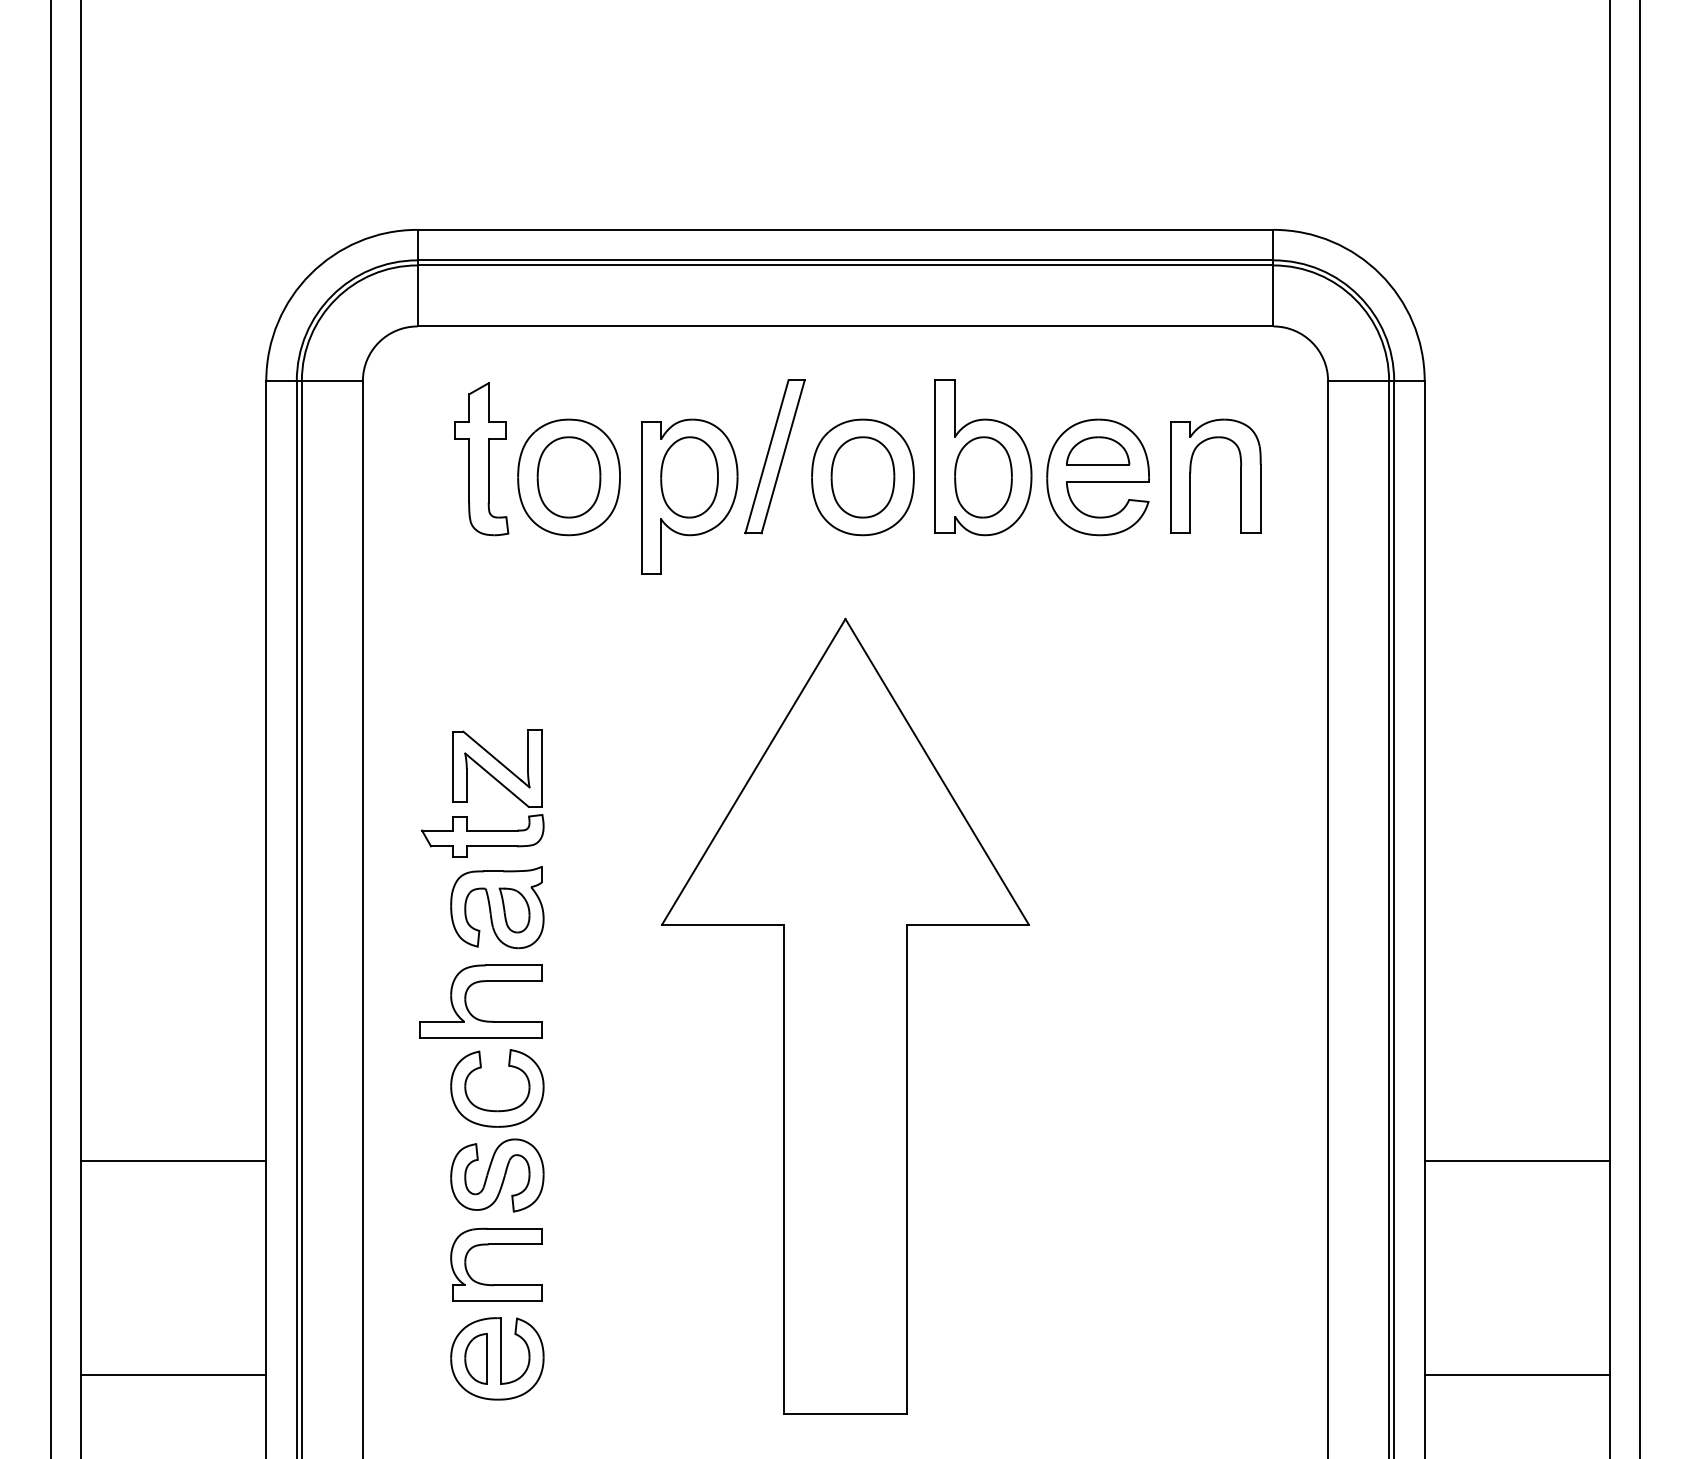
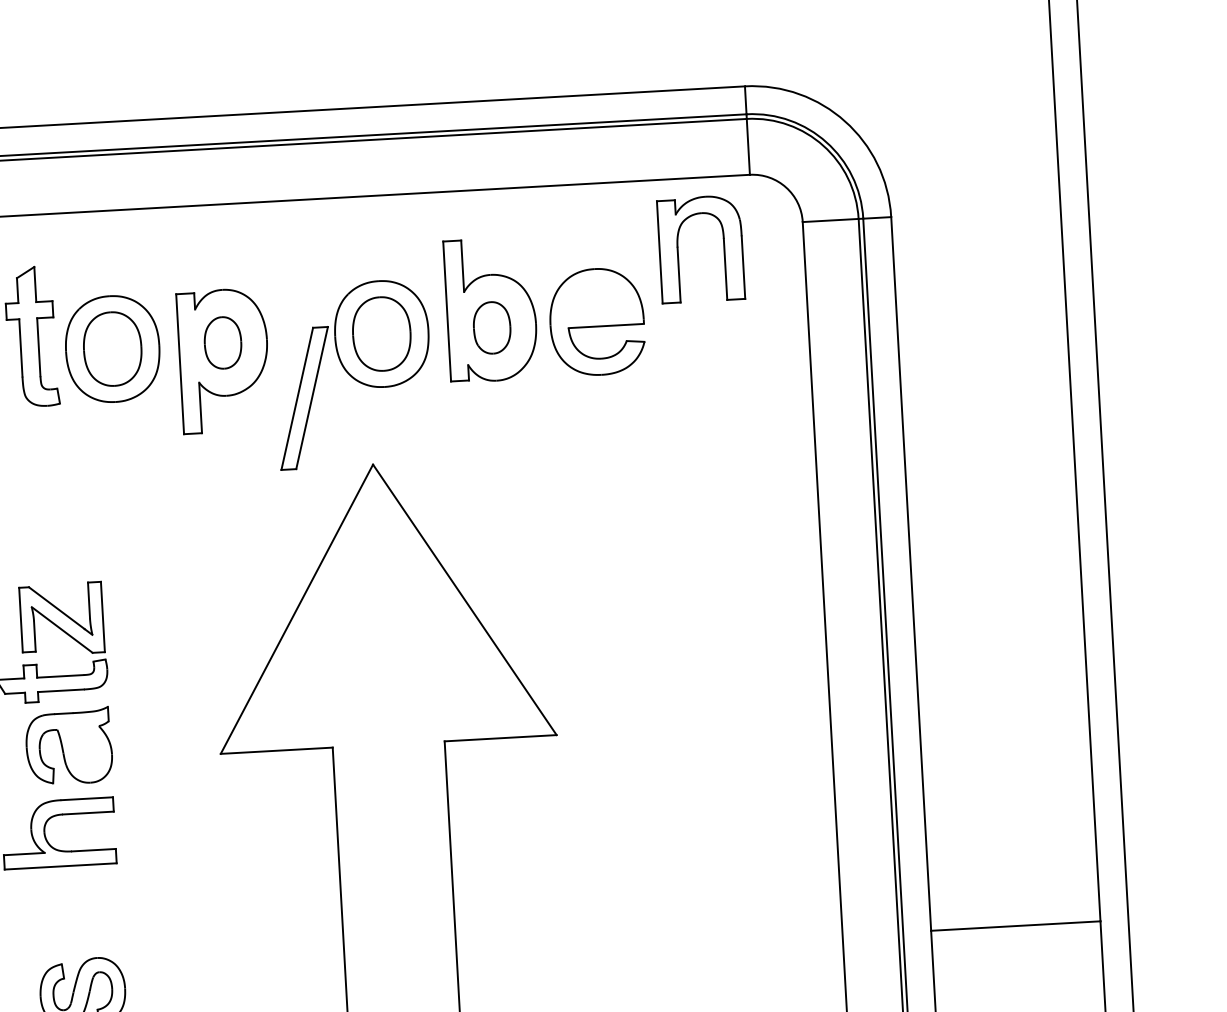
part: (1098, 450) -> (596, 297), removed
part: (774, 456) -> (304, 398), moved
part: (1191, 472) -> (678, 246), moved
part: (689, 477) -> (222, 342), size x0.7
part: (983, 477) -> (492, 327), size x0.7
part: (514, 910) -> (84, 748), removed
part: (497, 1110) -> (79, 932), removed

